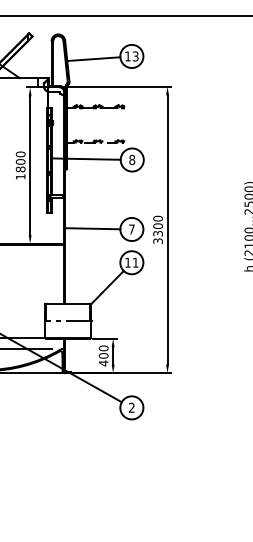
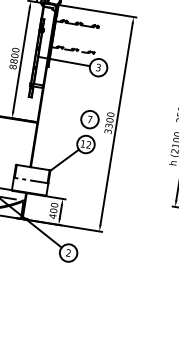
text: (132, 160) -> (98, 68), 8 -> 3
text: (20, 176) -> (13, 66), 1800 -> 8800
line: (93, 228) -> (61, 114), removed
text: (135, 262) -> (88, 144), 11 -> 12

